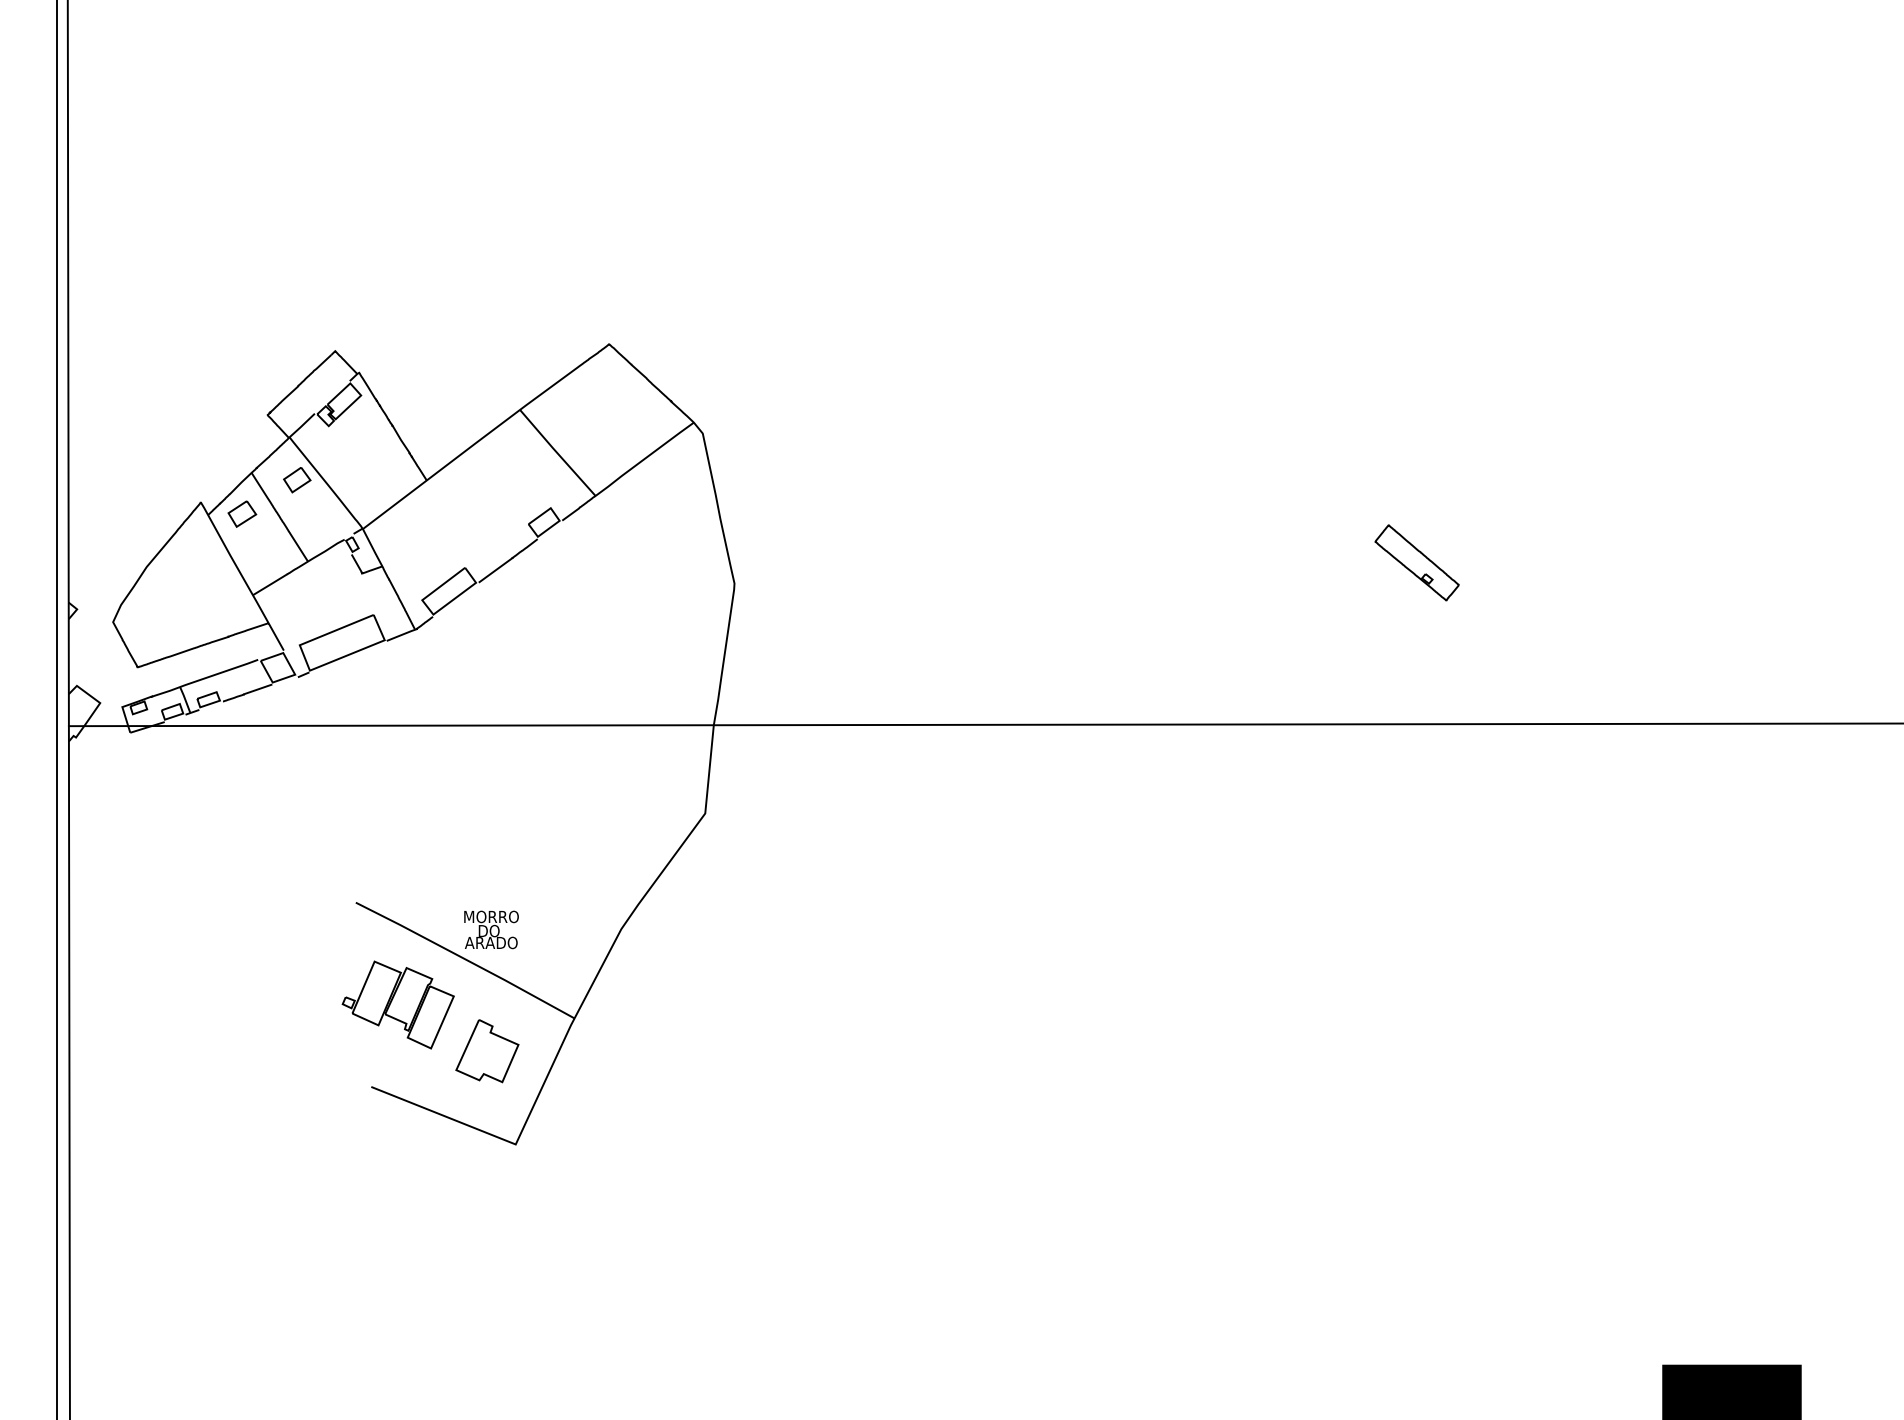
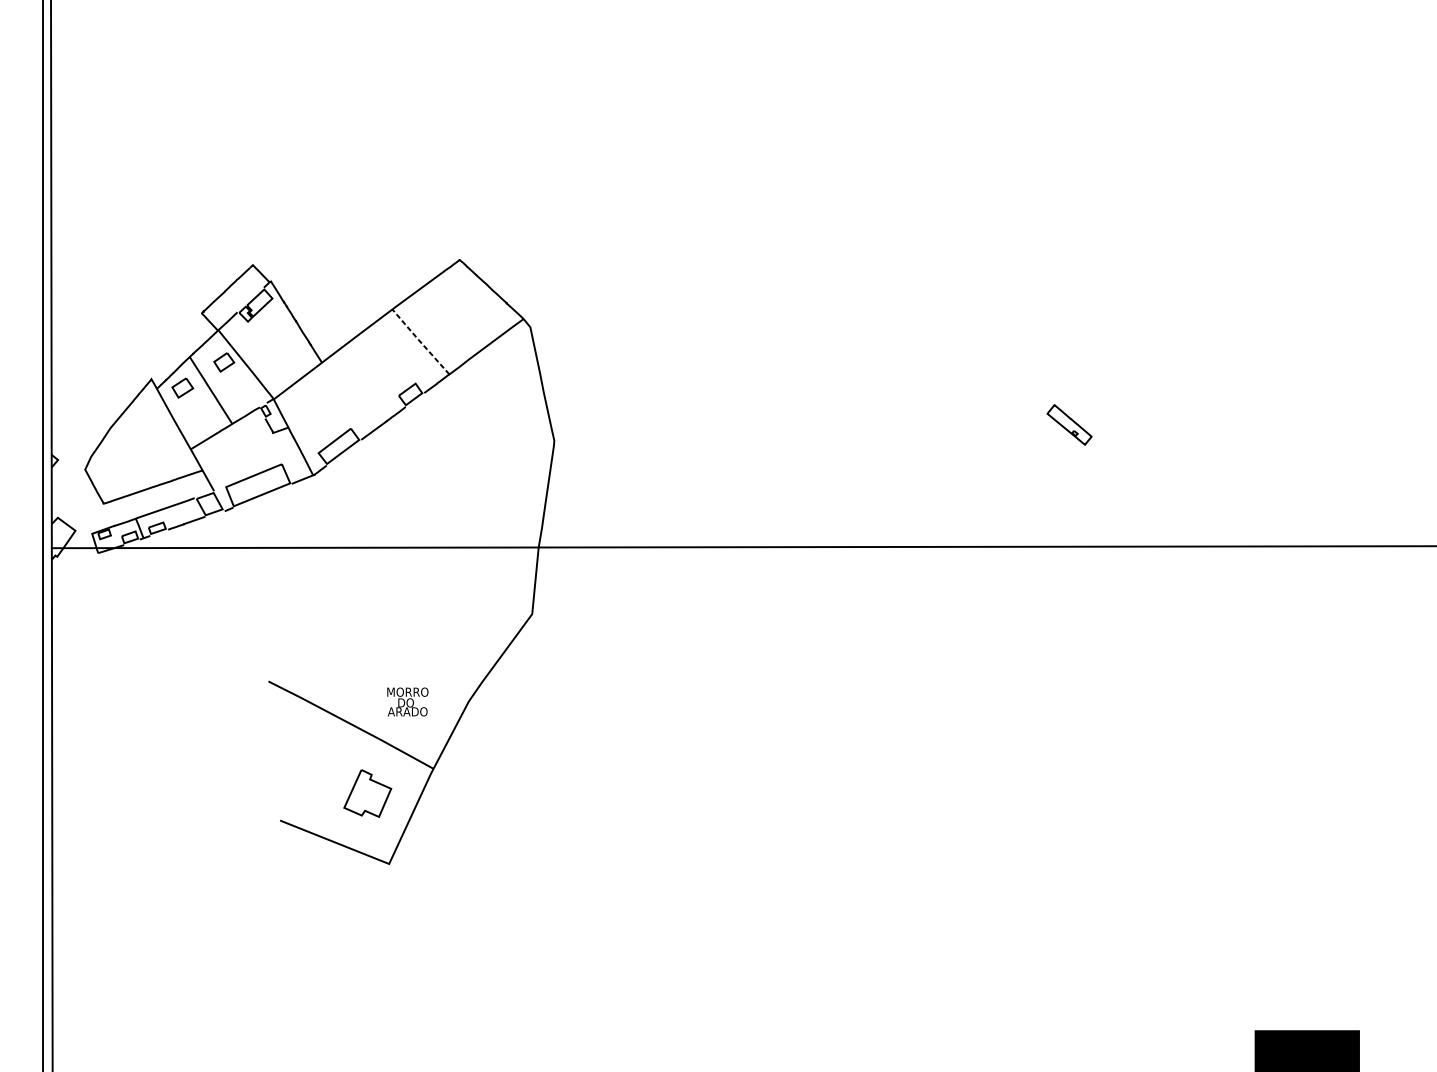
line: (556, 452) -> (419, 341), solid -> dashed
part: (1416, 562) -> (1069, 424), size x0.7
text: (491, 929) -> (407, 701), moved
part: (397, 1004) -> (299, 758), removed

